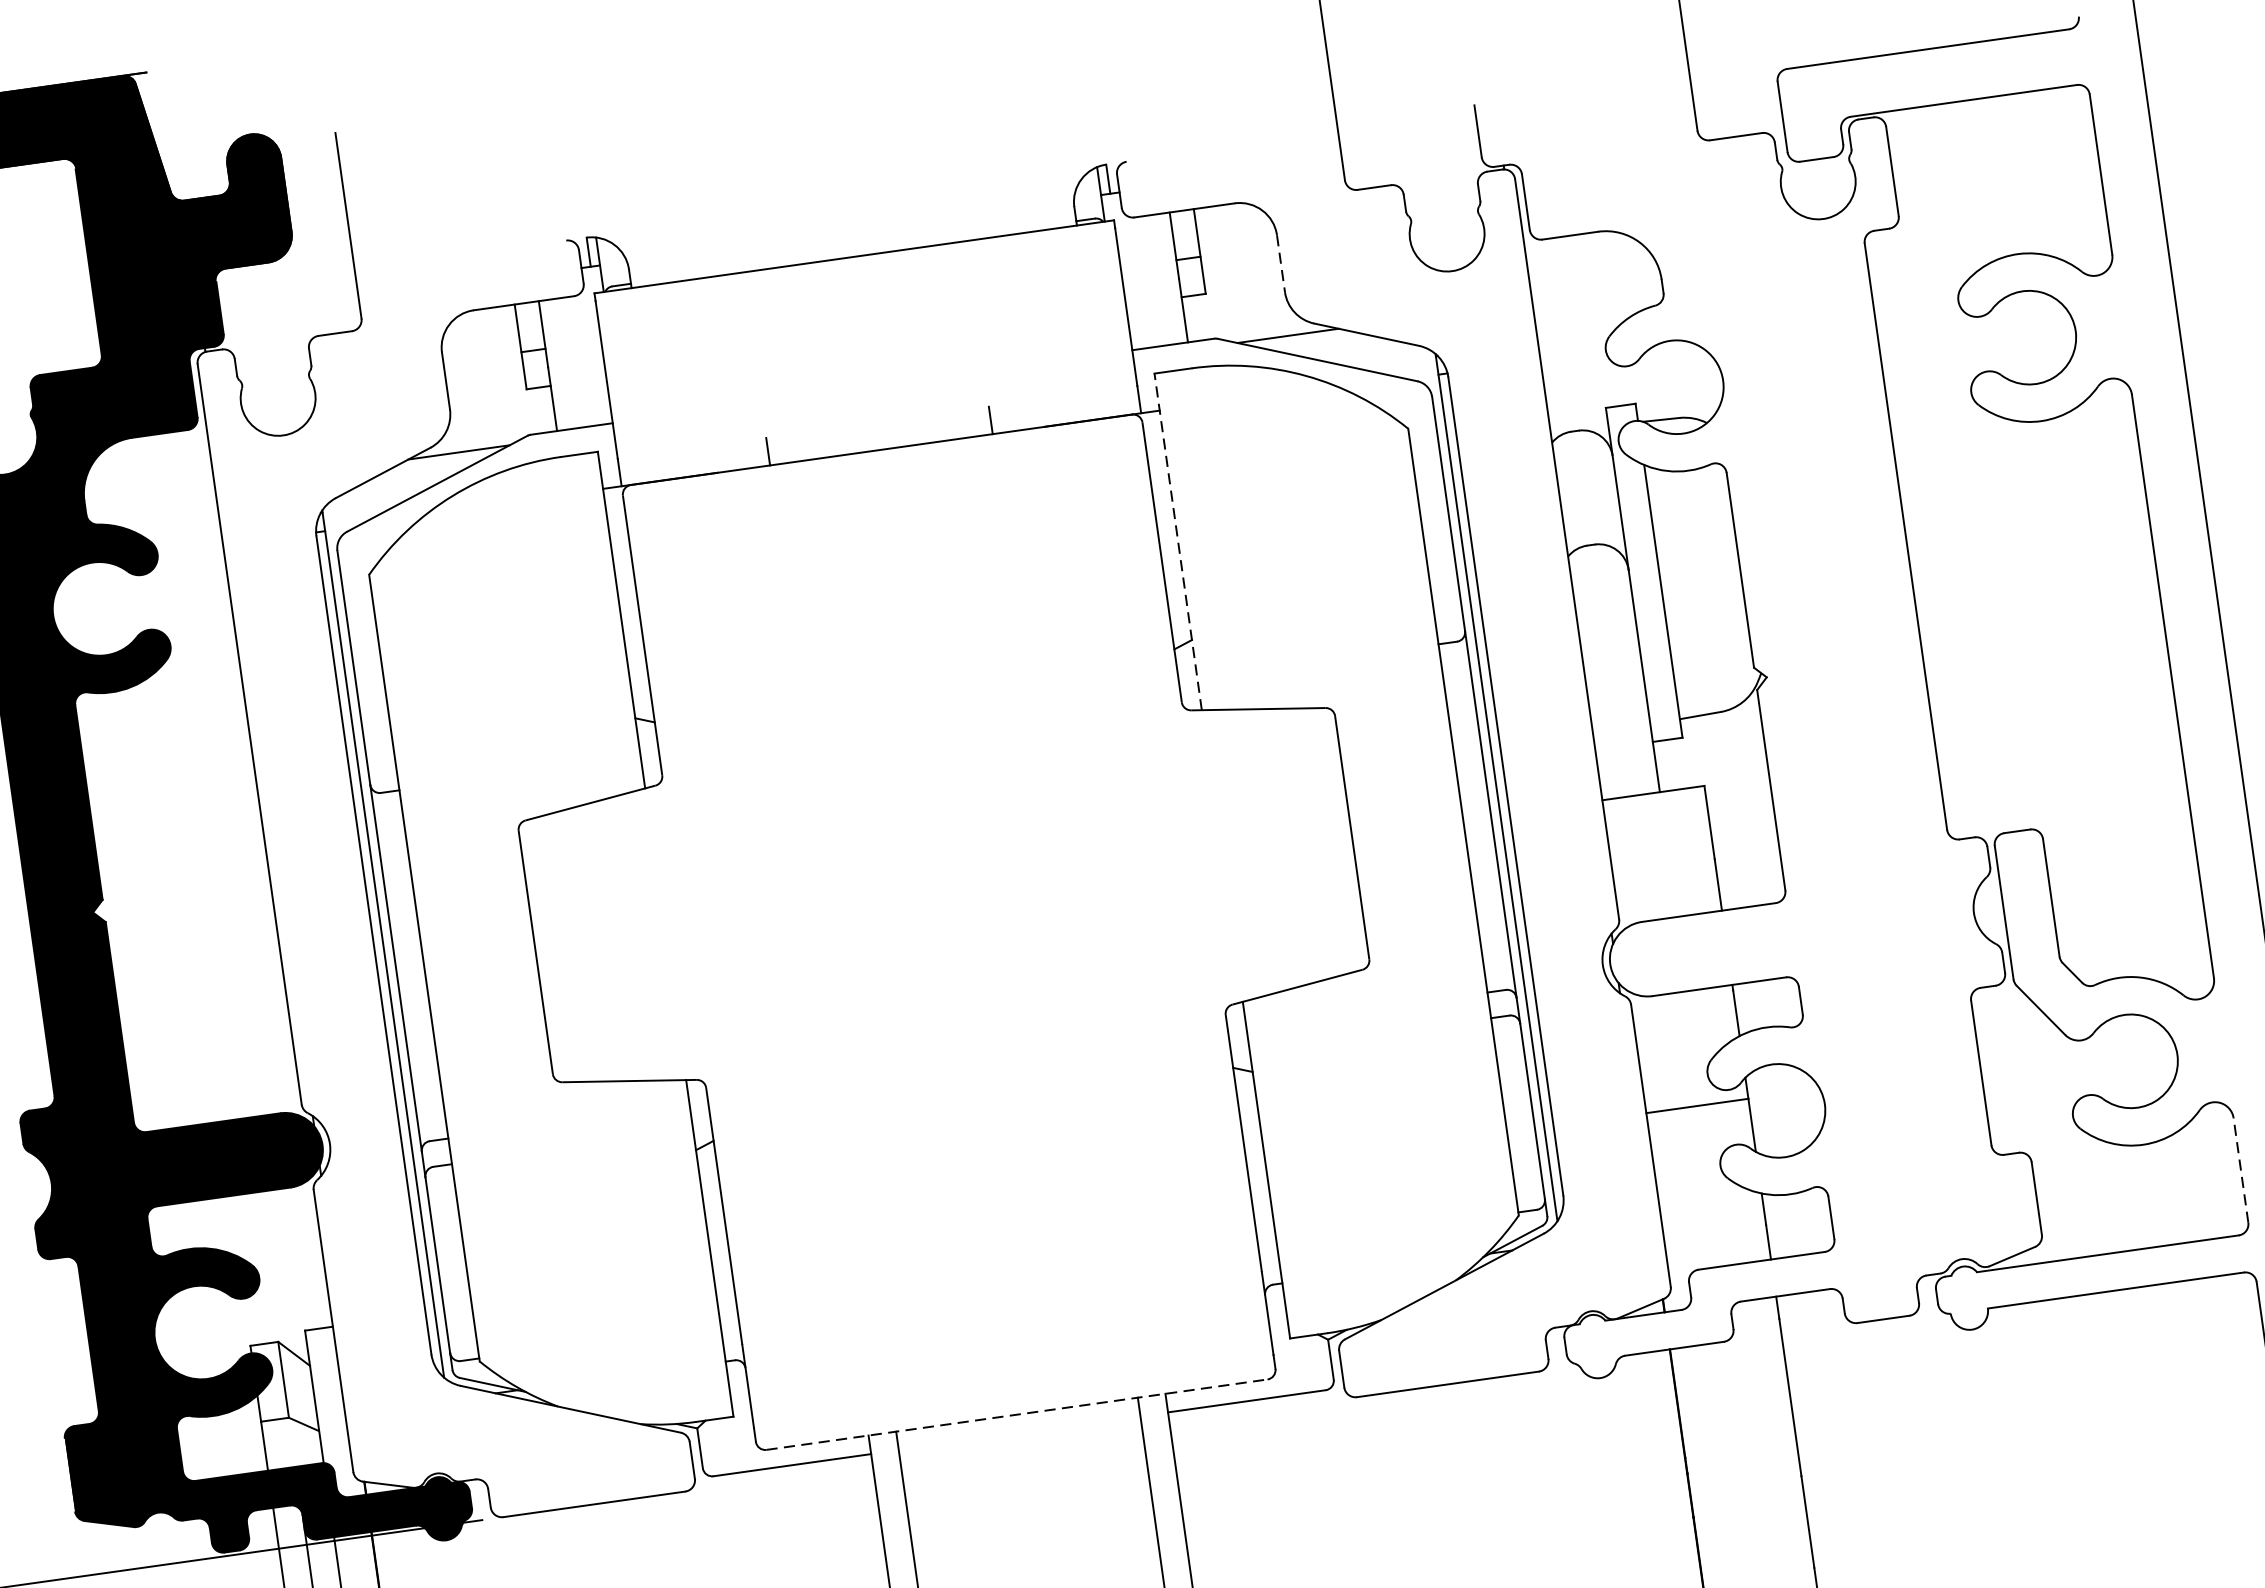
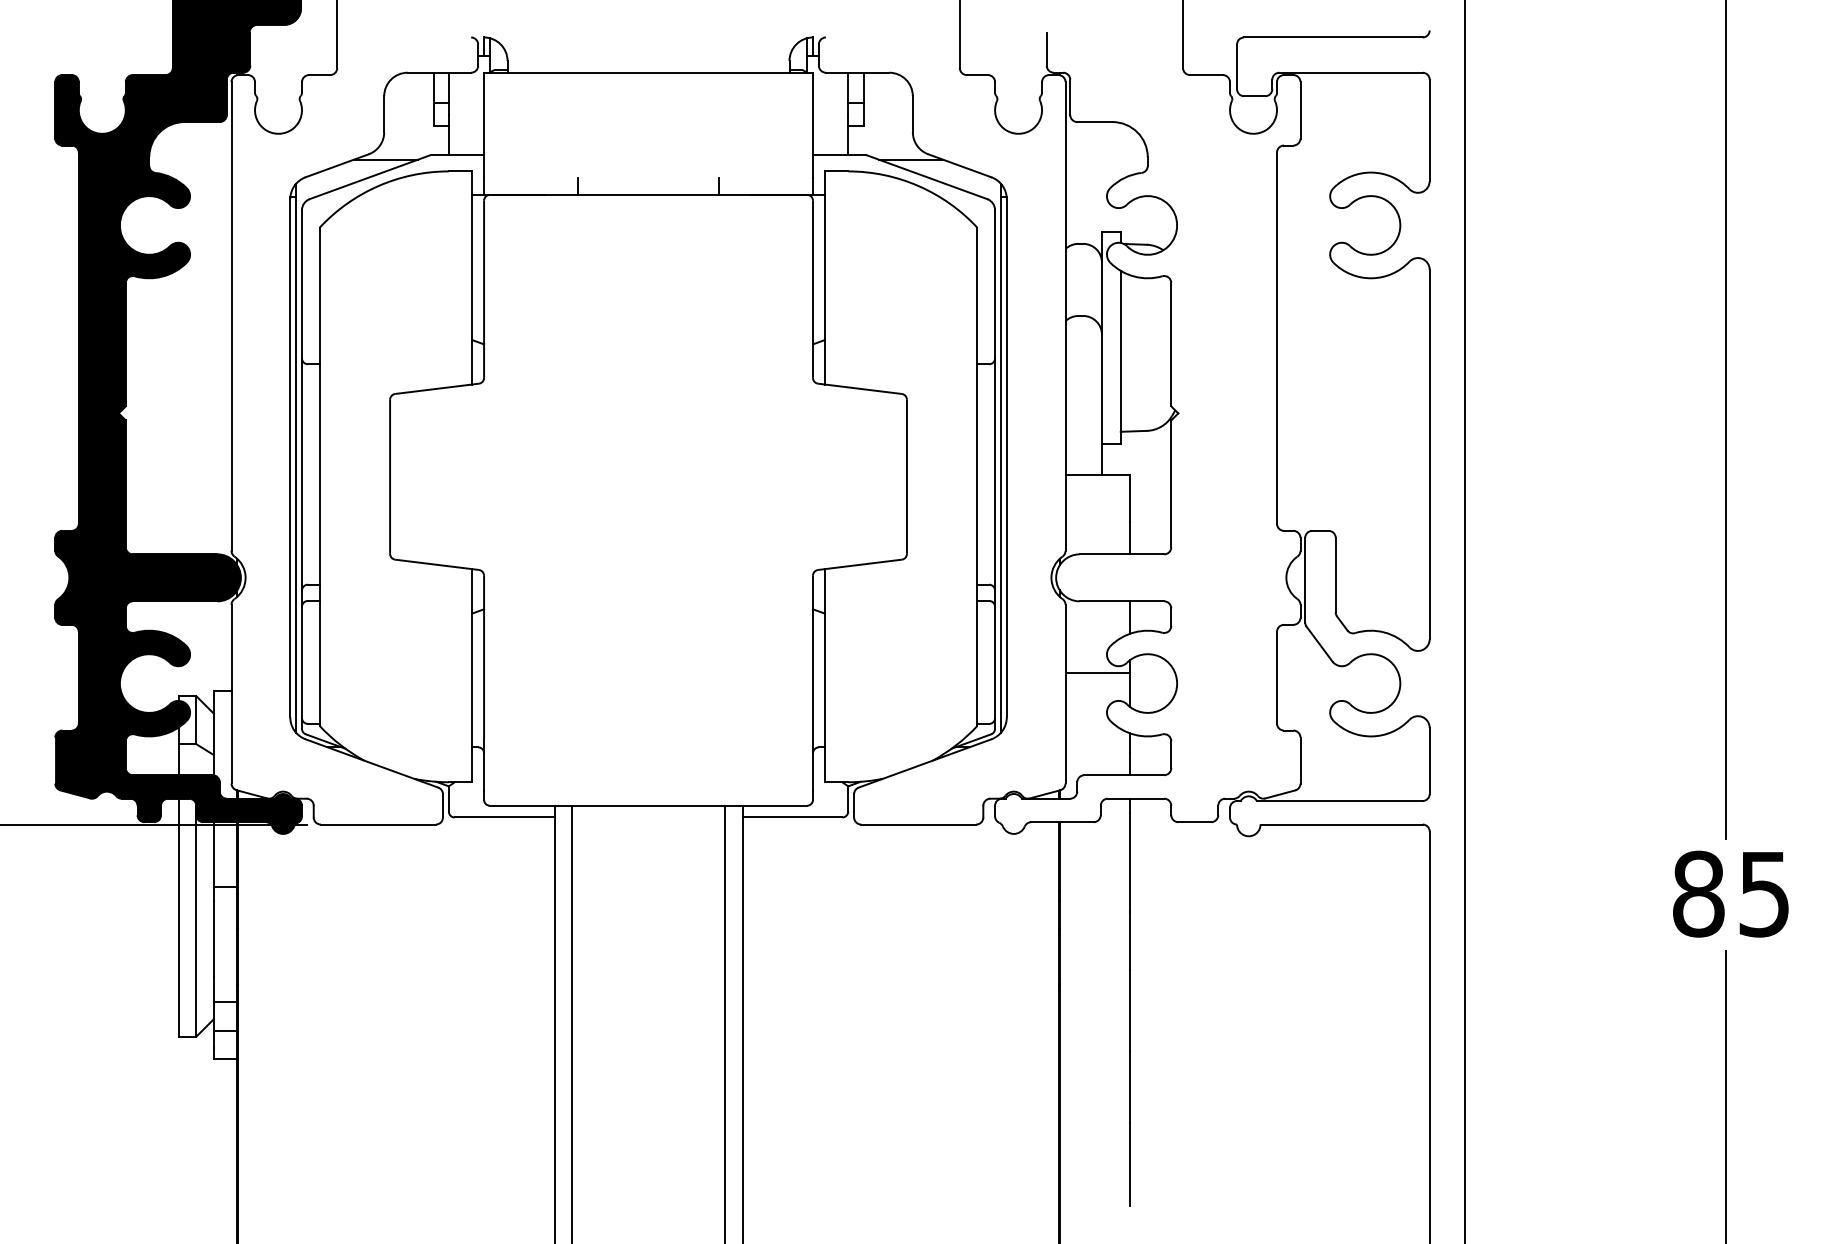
line: (1280, 264) -> (912, 114), dashed -> solid
line: (1177, 541) -> (824, 277), dashed -> solid
line: (2240, 1169) -> (1429, 760), dashed -> solid
line: (1016, 1414) -> (648, 805), dashed -> solid

